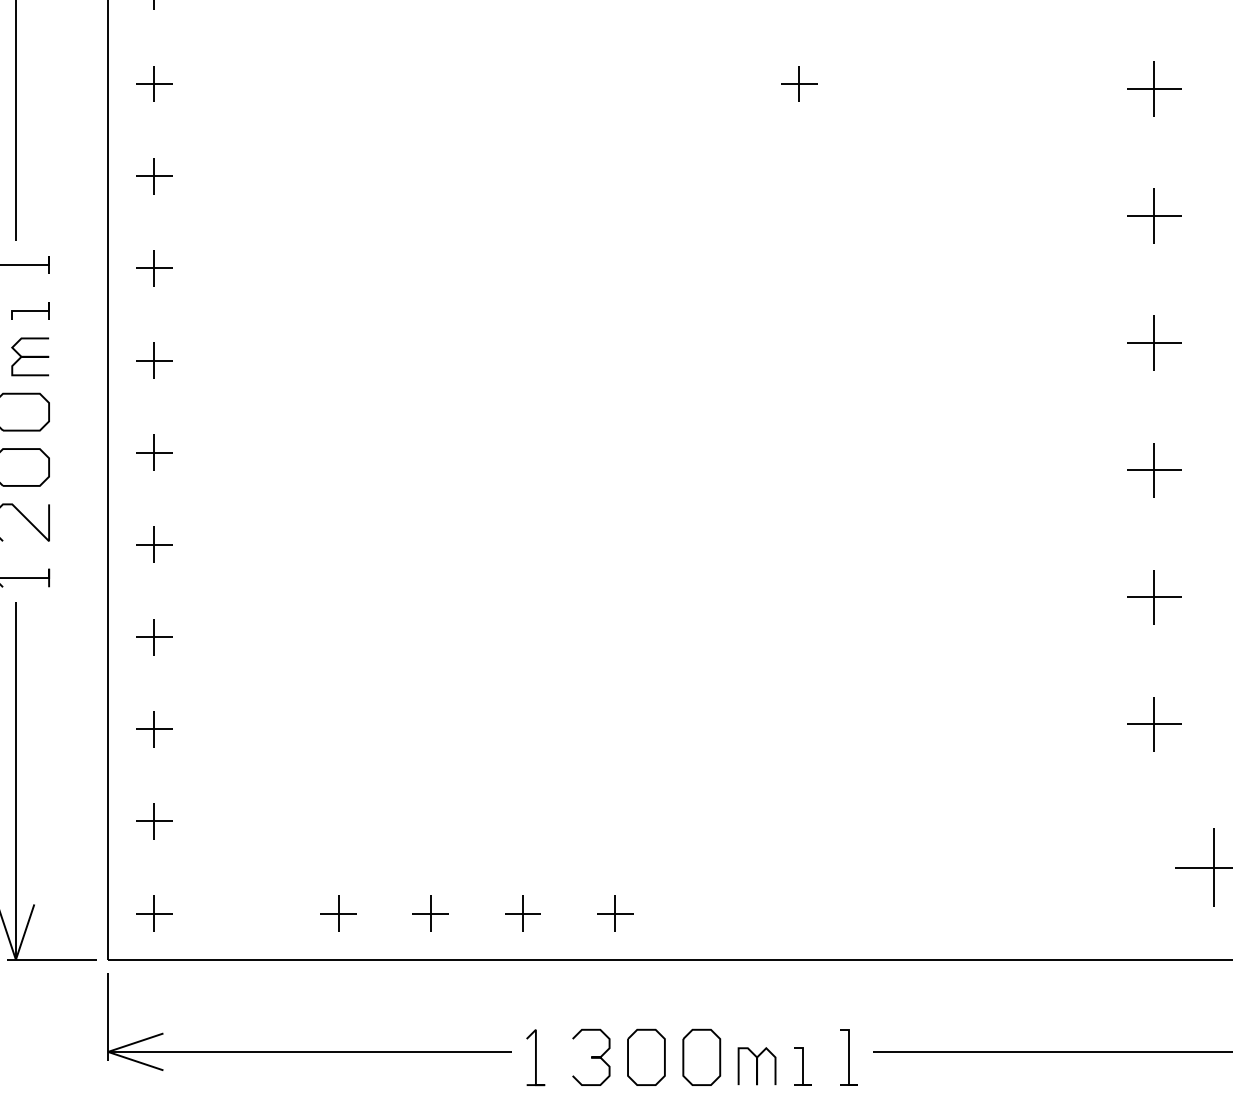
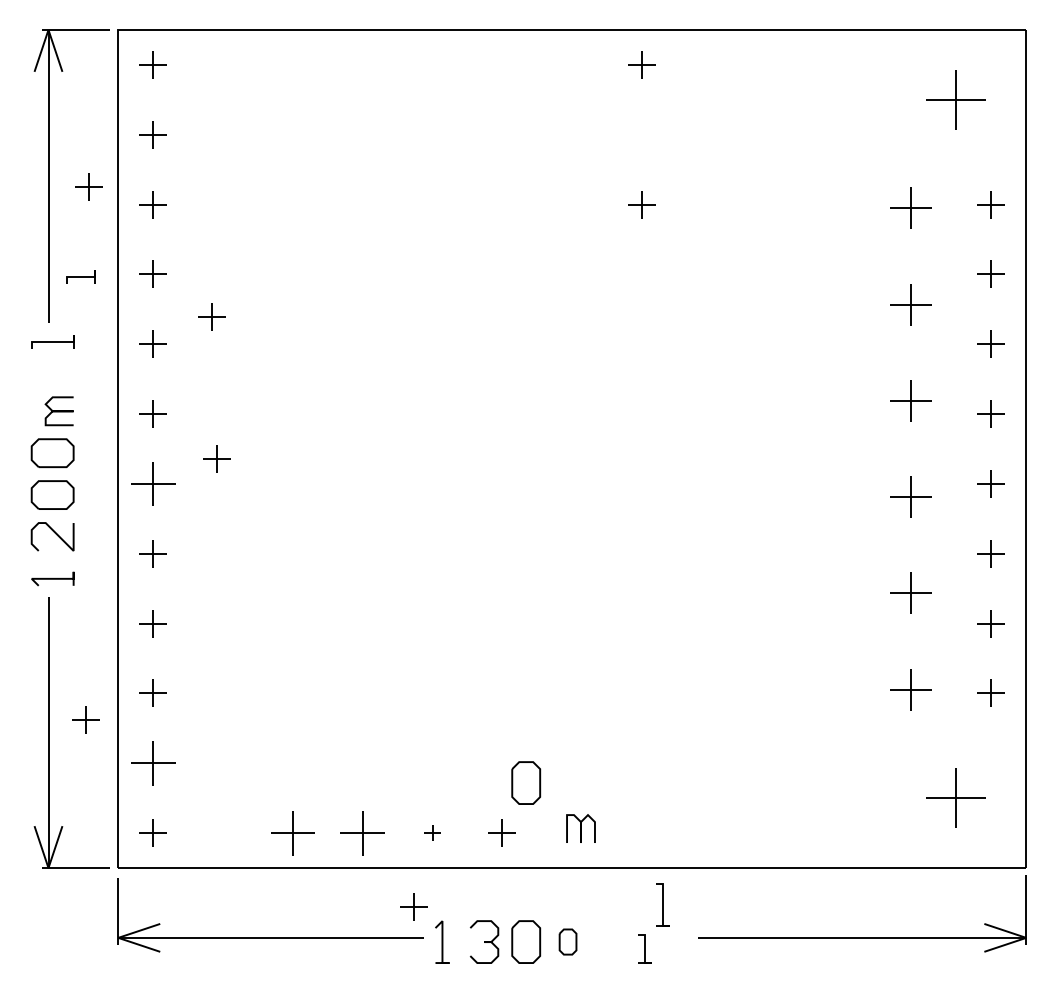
part: (68, 60) -> (88, 186), added
part: (231, 231) -> (211, 316), added
line: (30, 309) -> (80, 276), moved
part: (237, 419) -> (216, 458), added
part: (153, 452) -> (152, 483), size x1.6
part: (64, 763) -> (85, 719), added
part: (153, 820) -> (152, 762), size x1.6
part: (646, 846) -> (526, 782), added
part: (337, 912) -> (292, 832), size x1.6
part: (430, 912) -> (362, 832), size x1.6
part: (522, 912) -> (432, 832), size x0.6
part: (497, 1010) -> (413, 906), added
part: (700, 1056) -> (567, 941), size x0.6
line: (848, 1056) -> (662, 904), moved
curve: (756, 1065) -> (580, 828), moved

